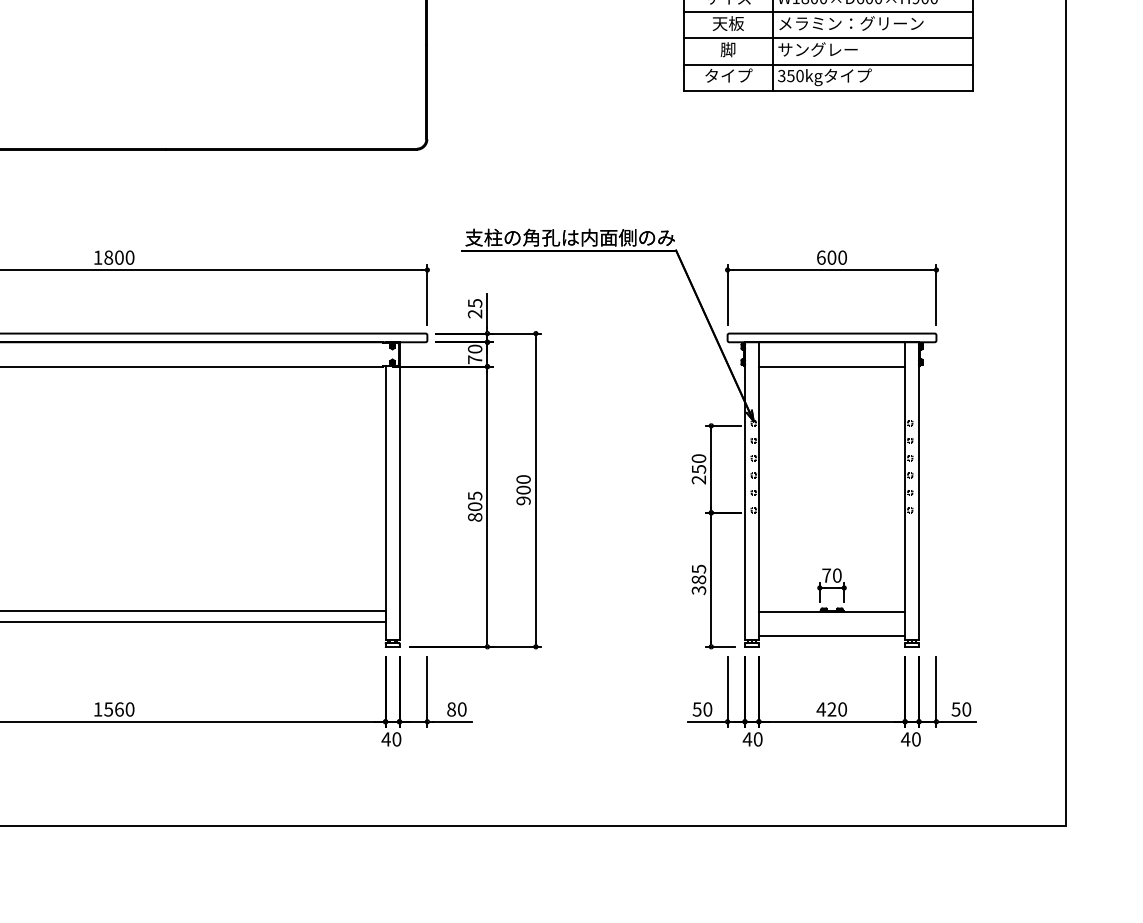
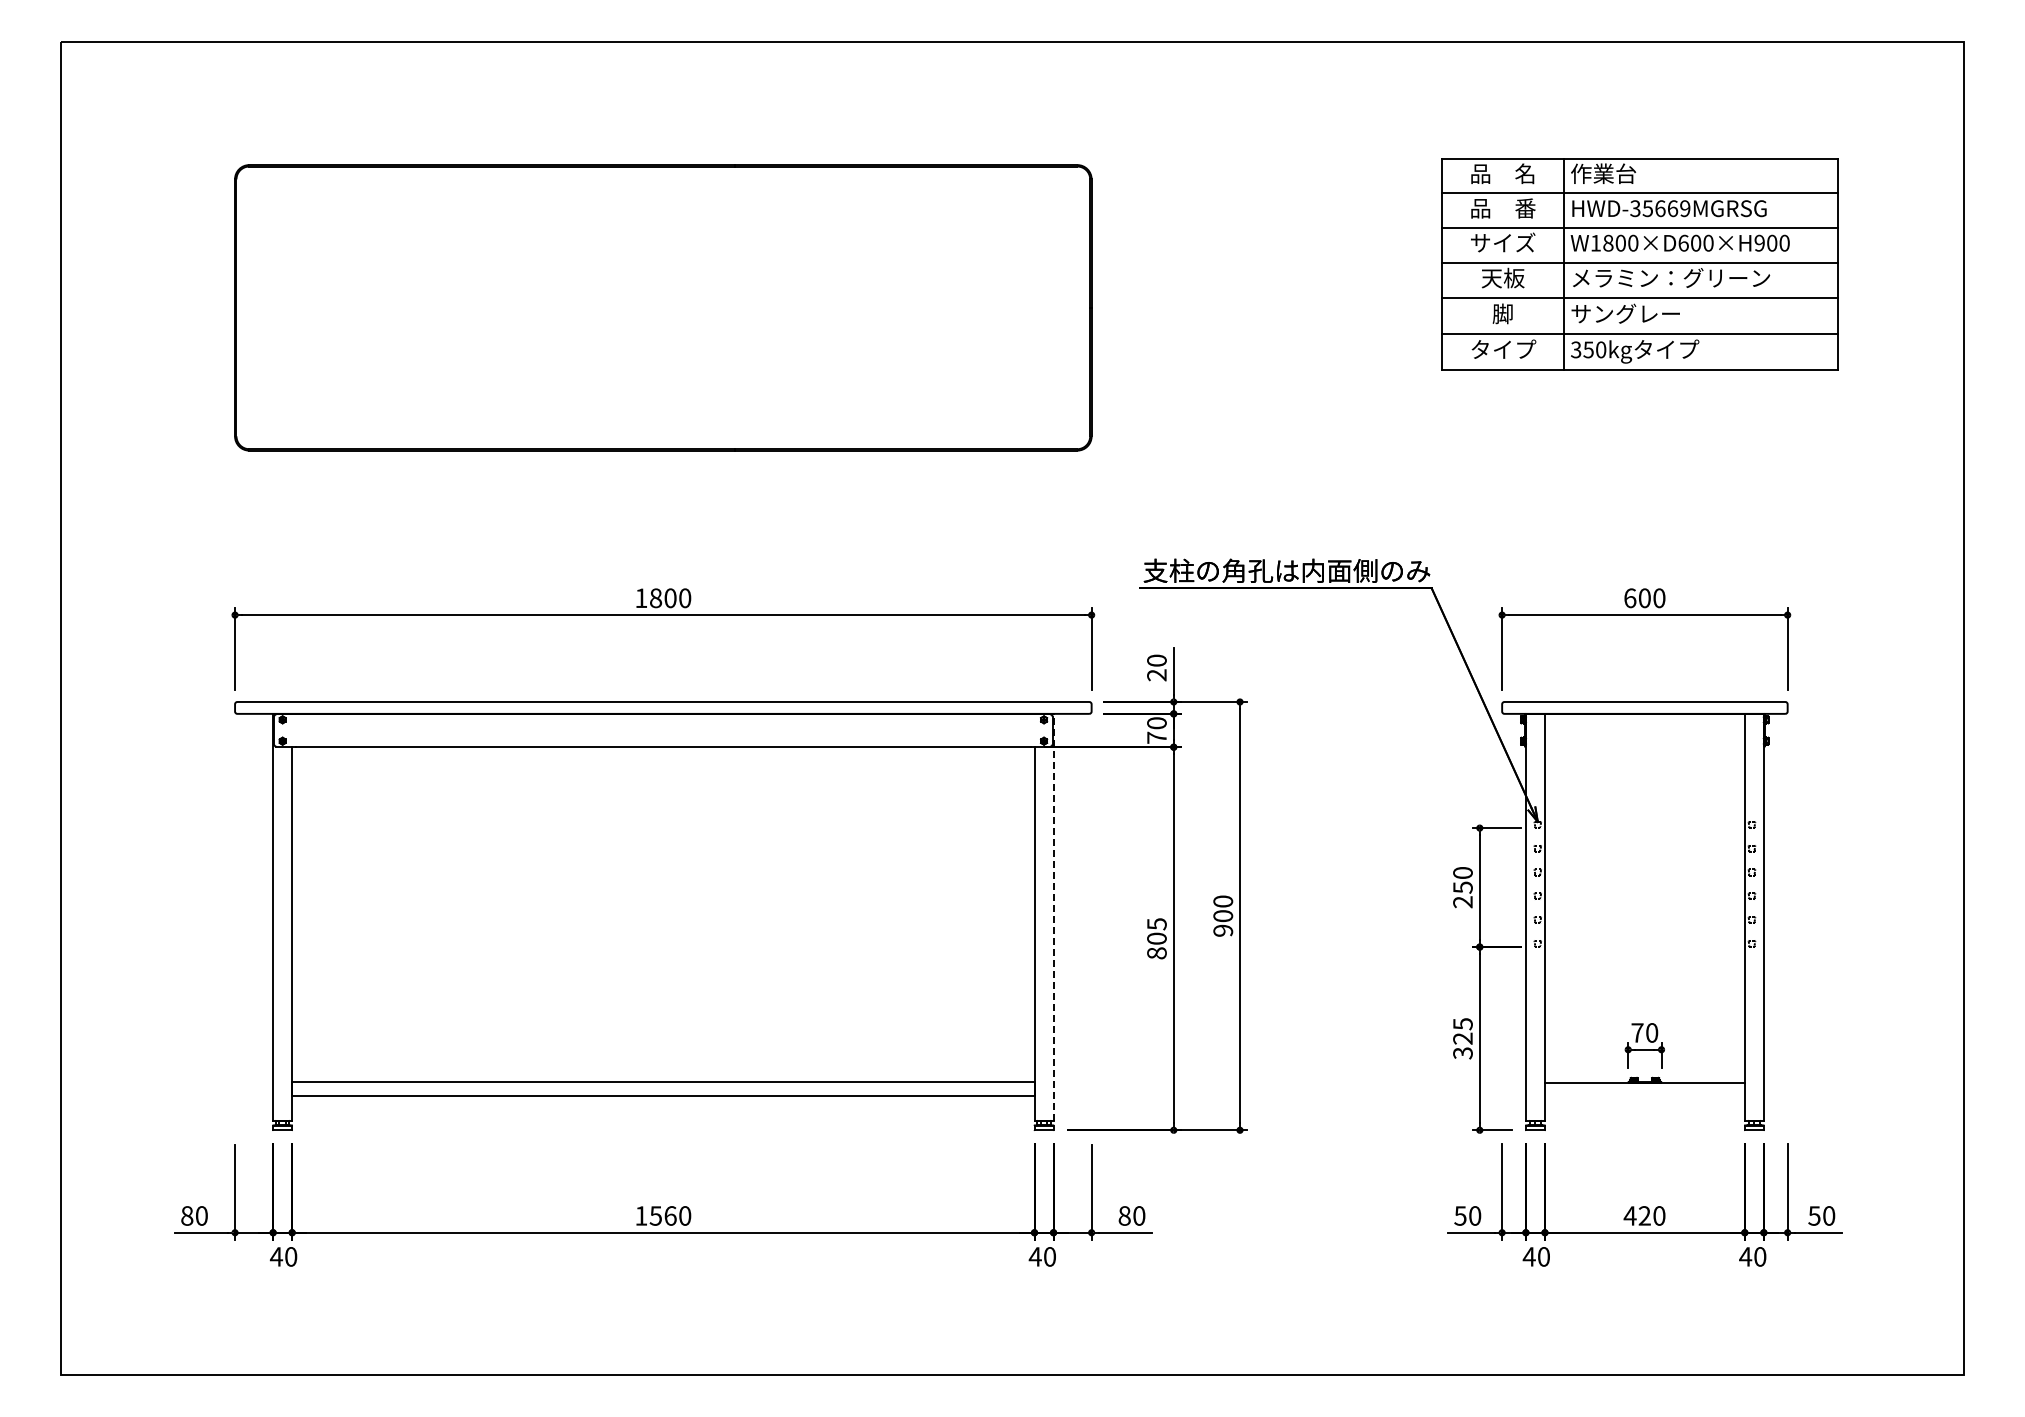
text: (474, 303) -> (1156, 660), 25 -> 20
line: (831, 366) -> (1644, 747), removed
line: (399, 490) -> (1053, 916), solid -> dashed
text: (698, 579) -> (1462, 1038), 385 -> 325
line: (831, 636) -> (1644, 1116), removed

